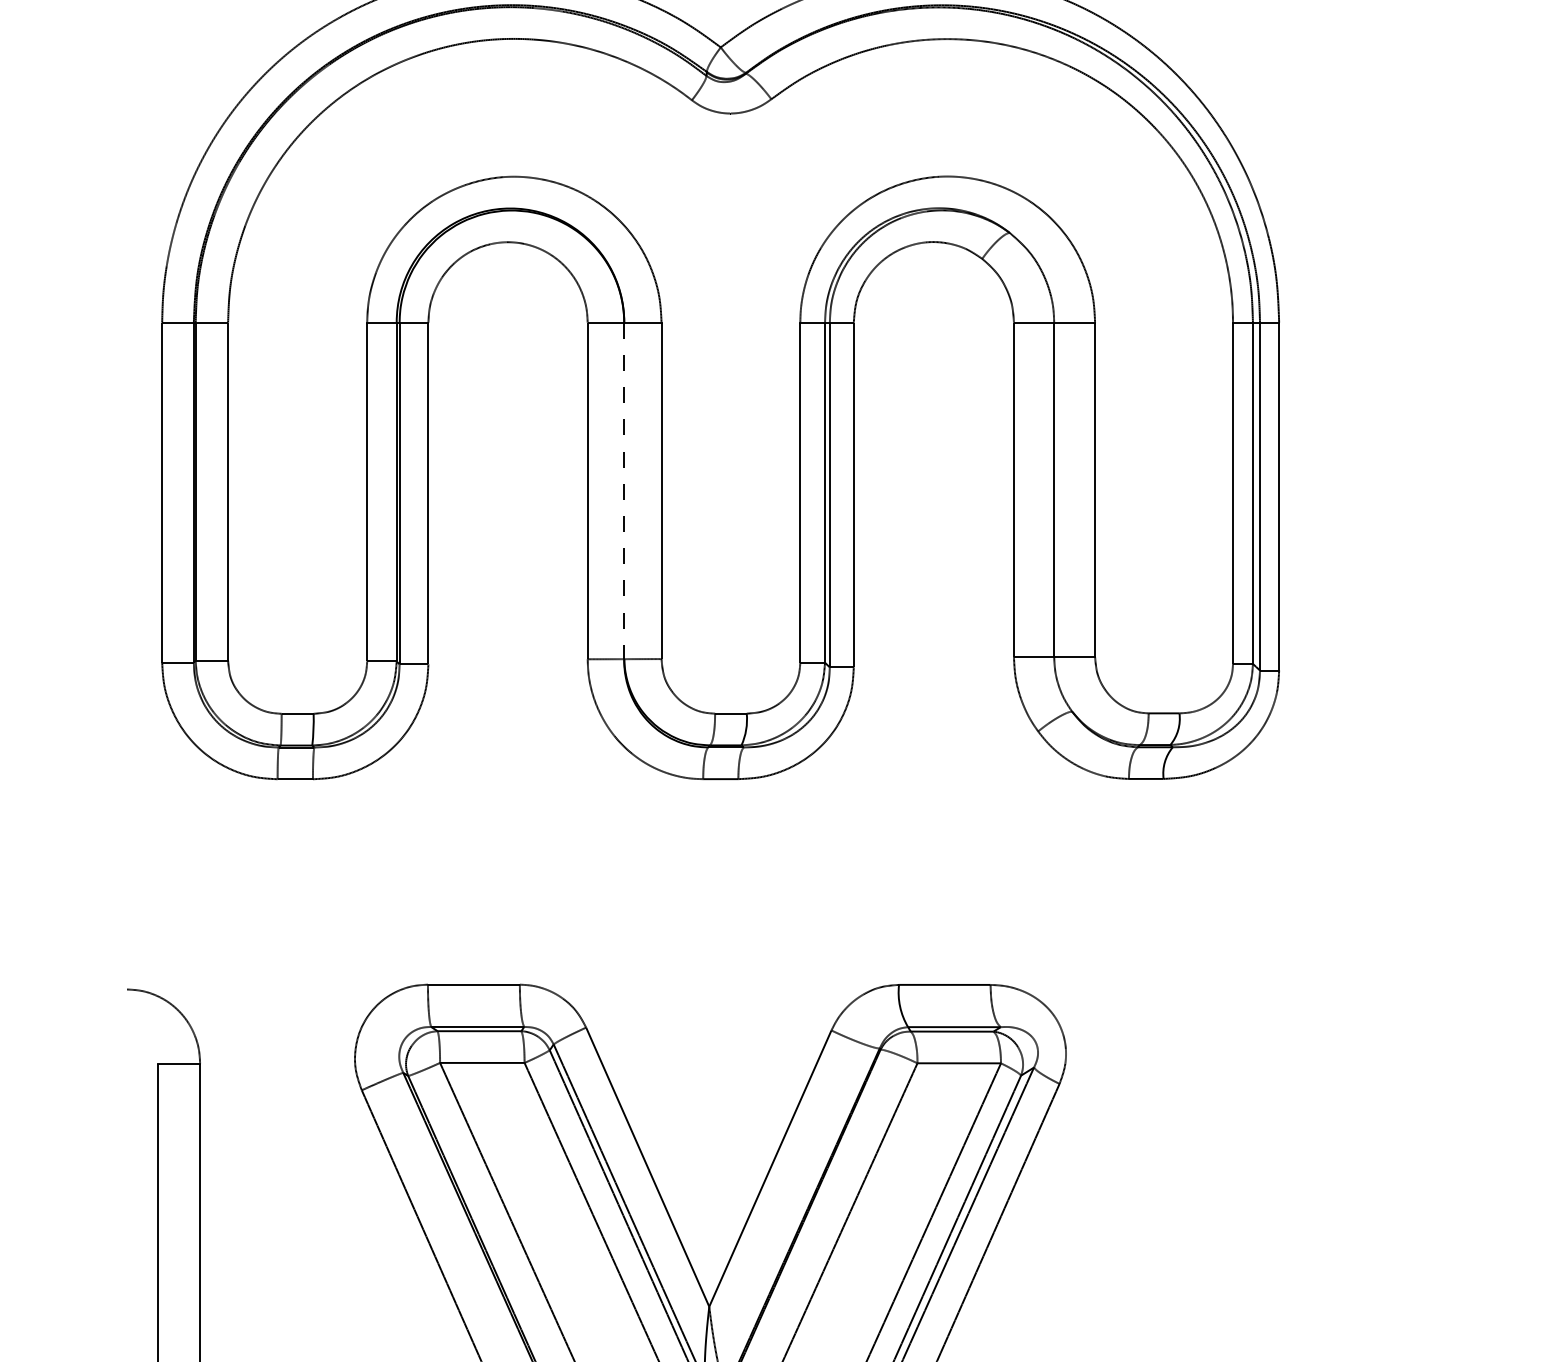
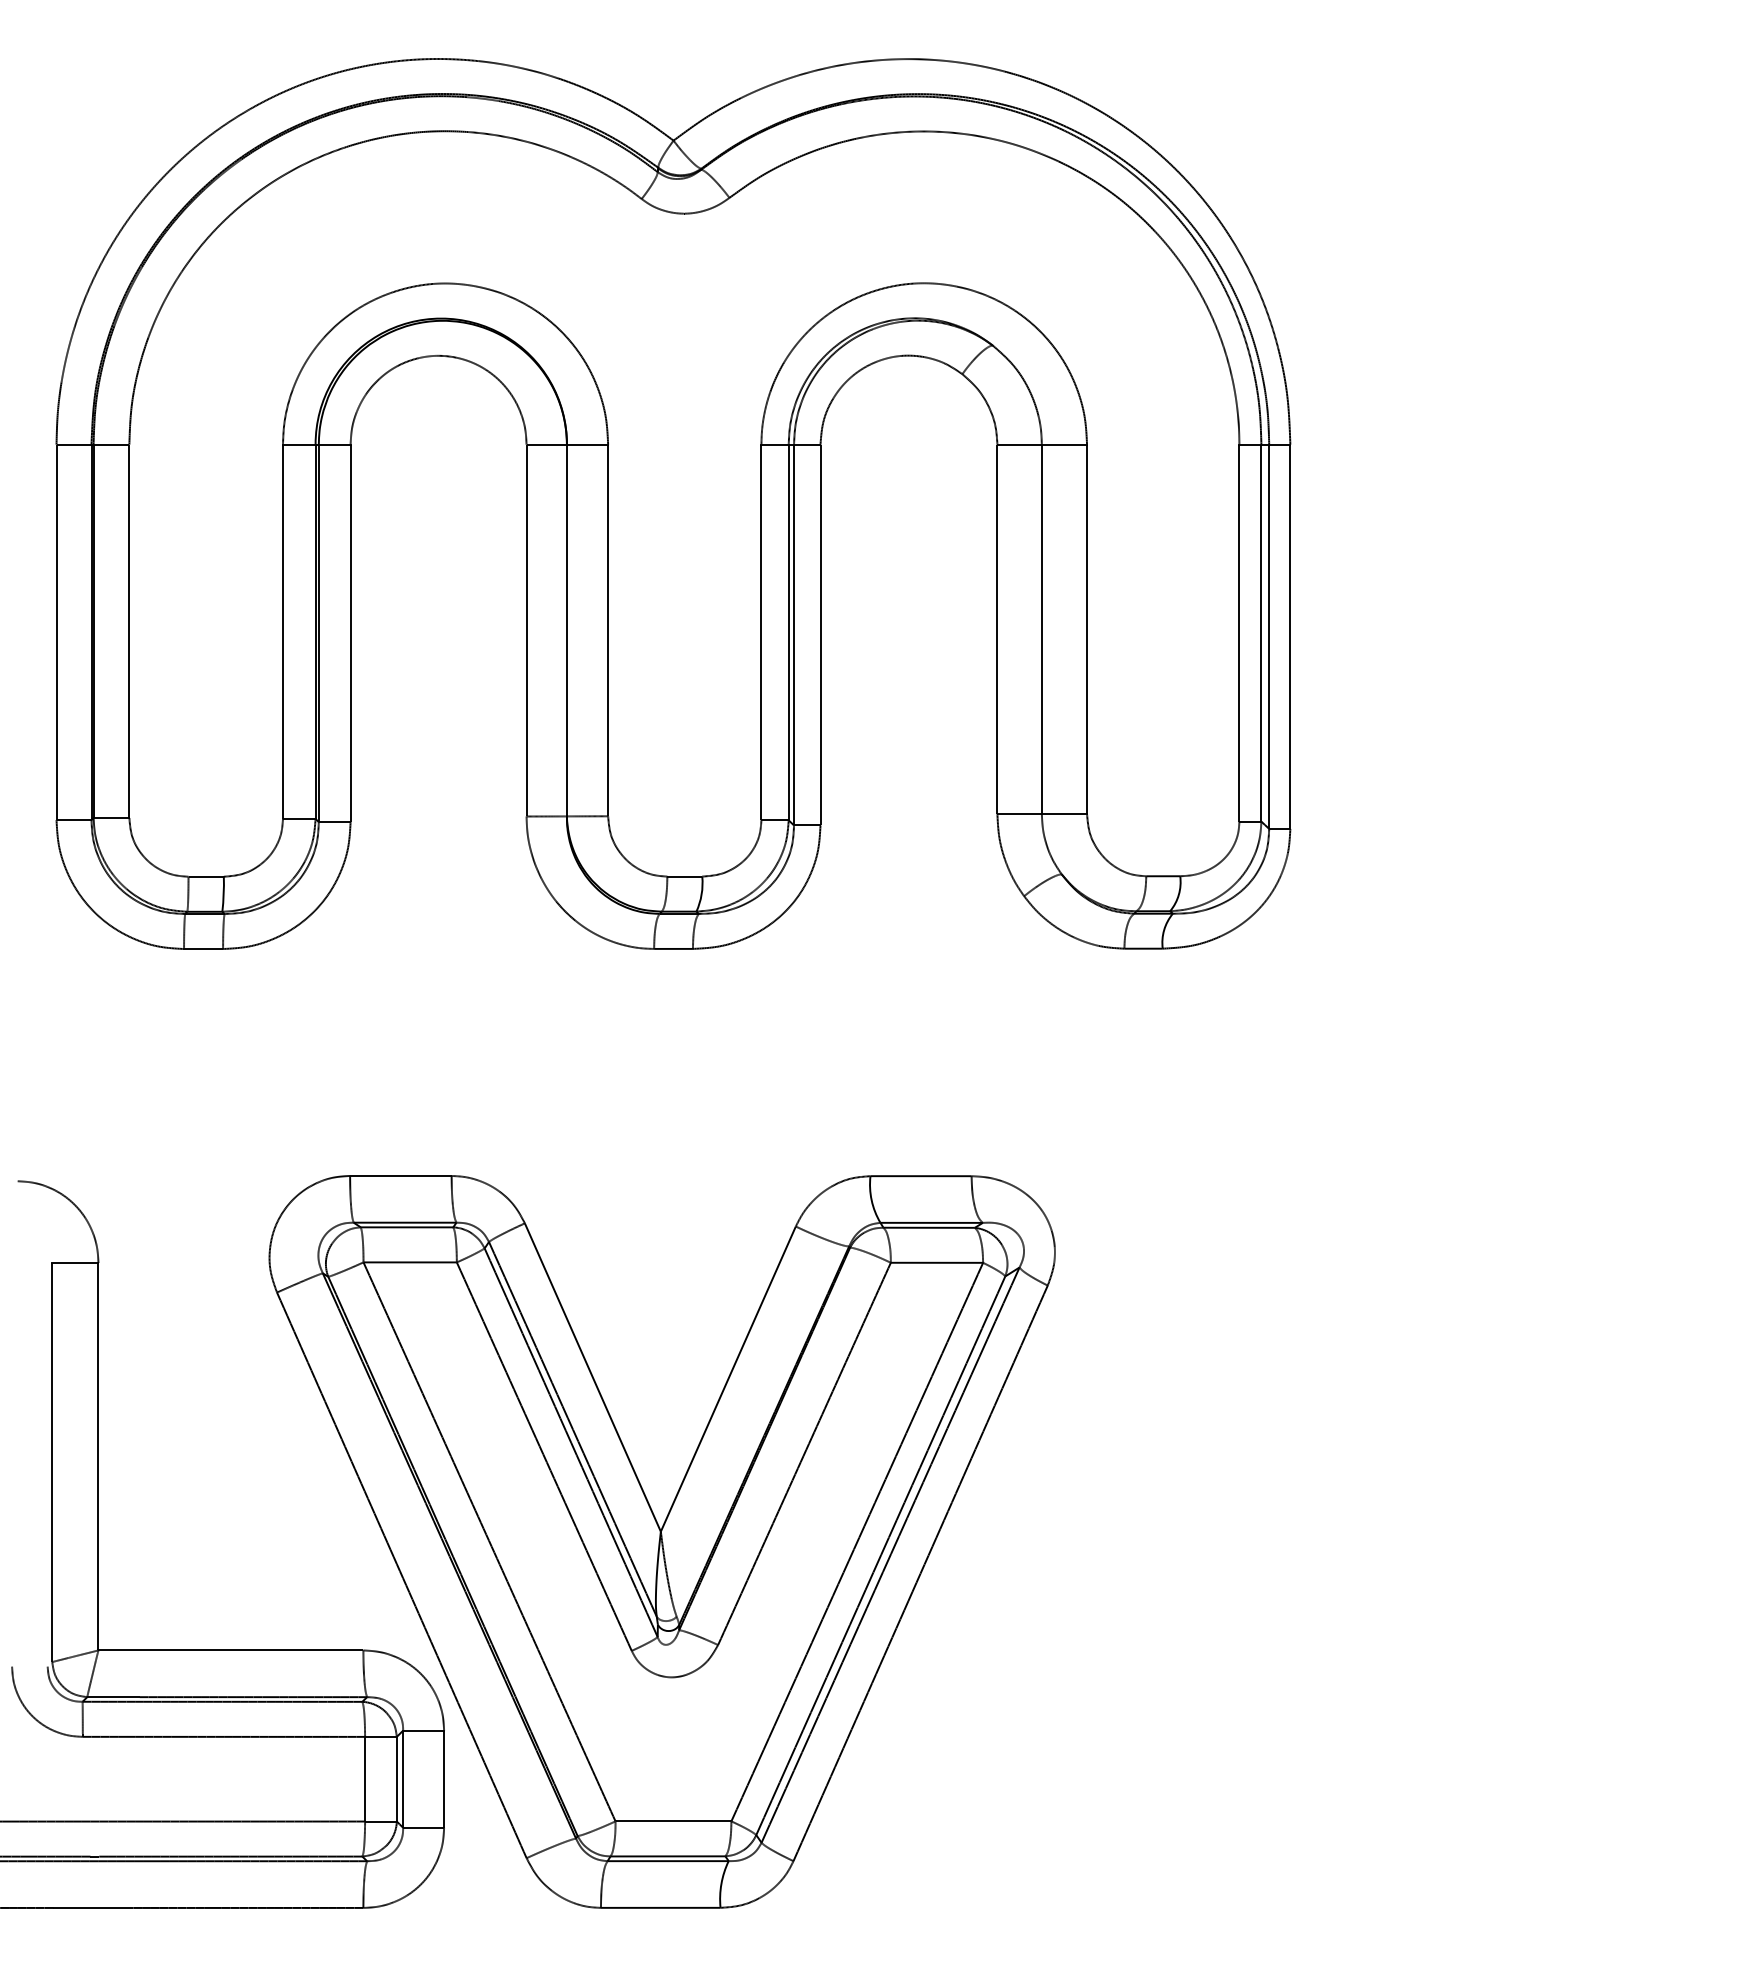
line: (623, 490) -> (566, 630), dashed -> solid

